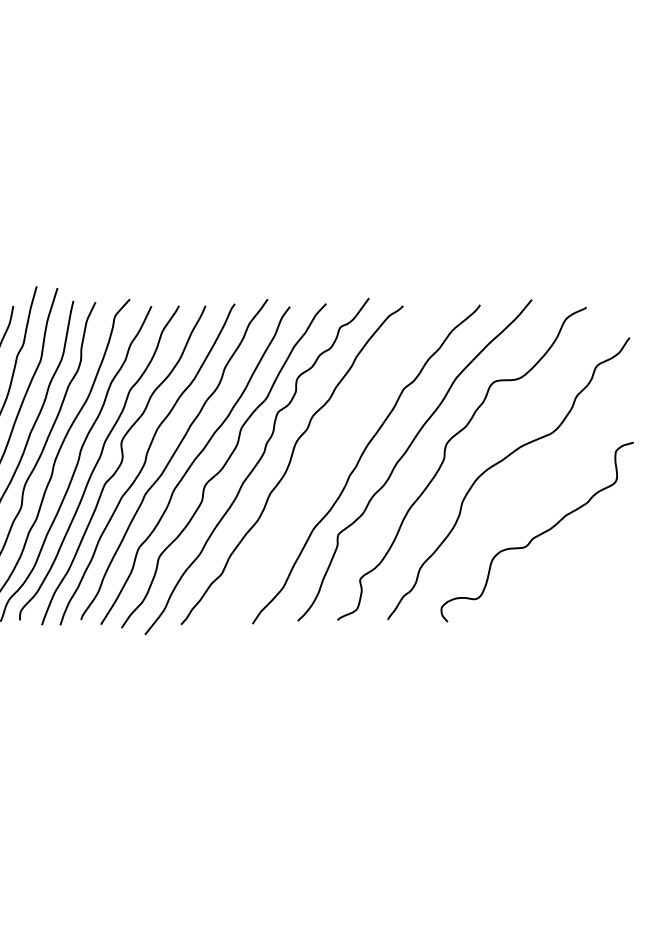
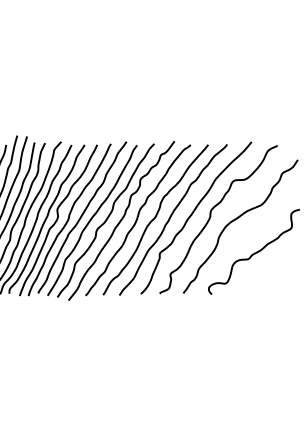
curve: (328, 461) -> (155, 218), added

